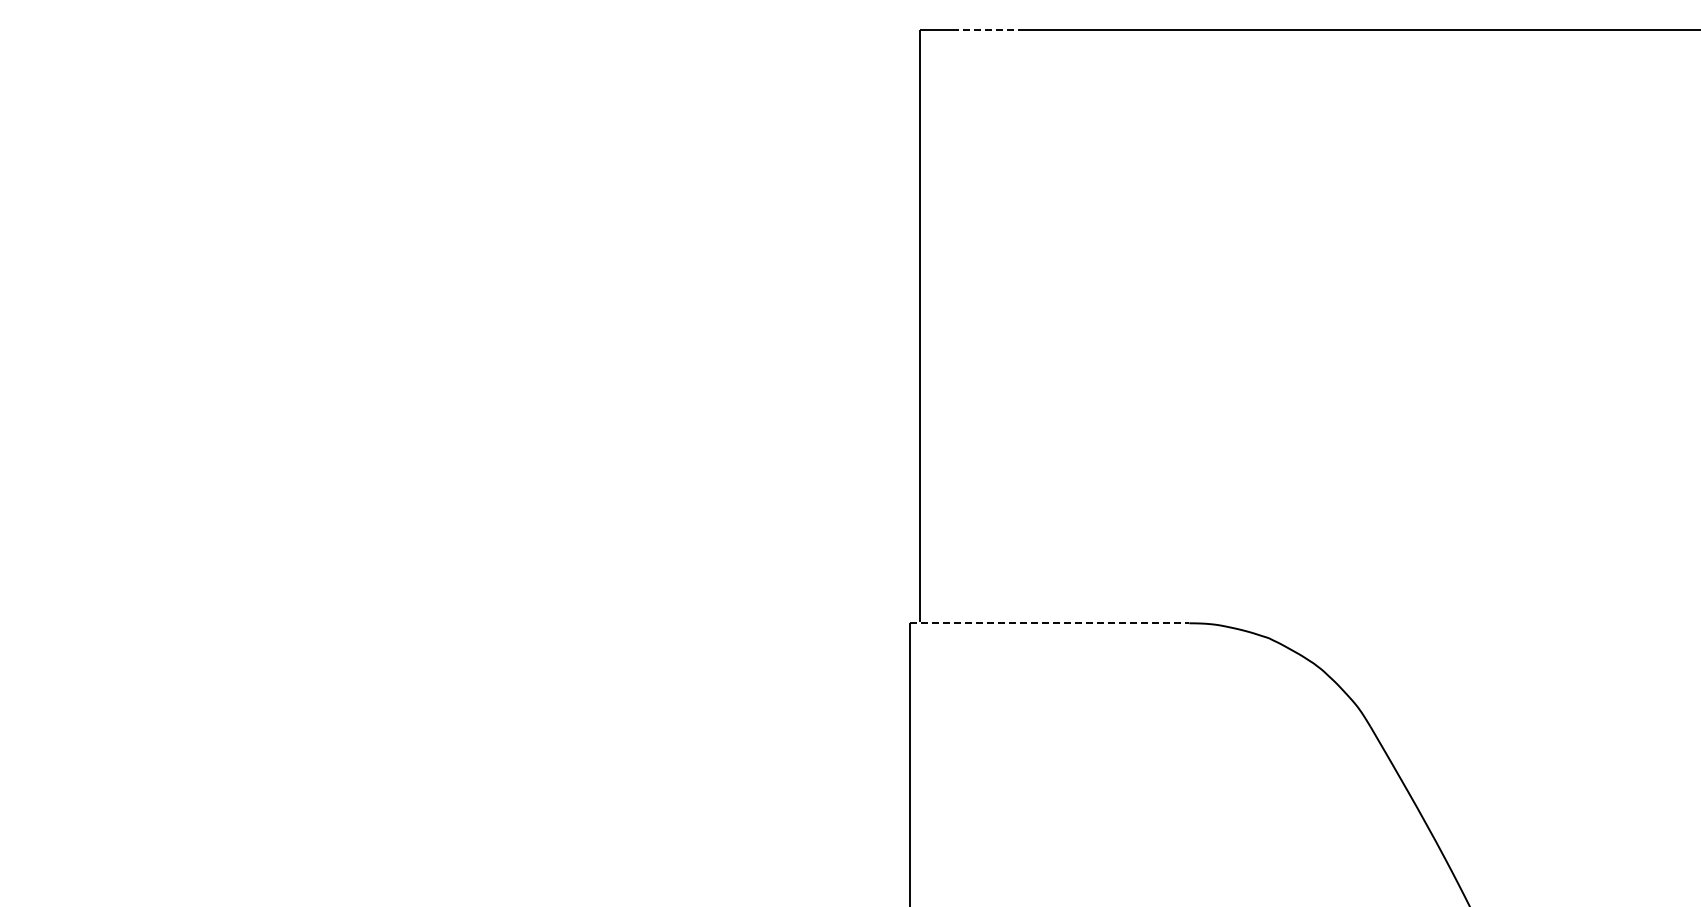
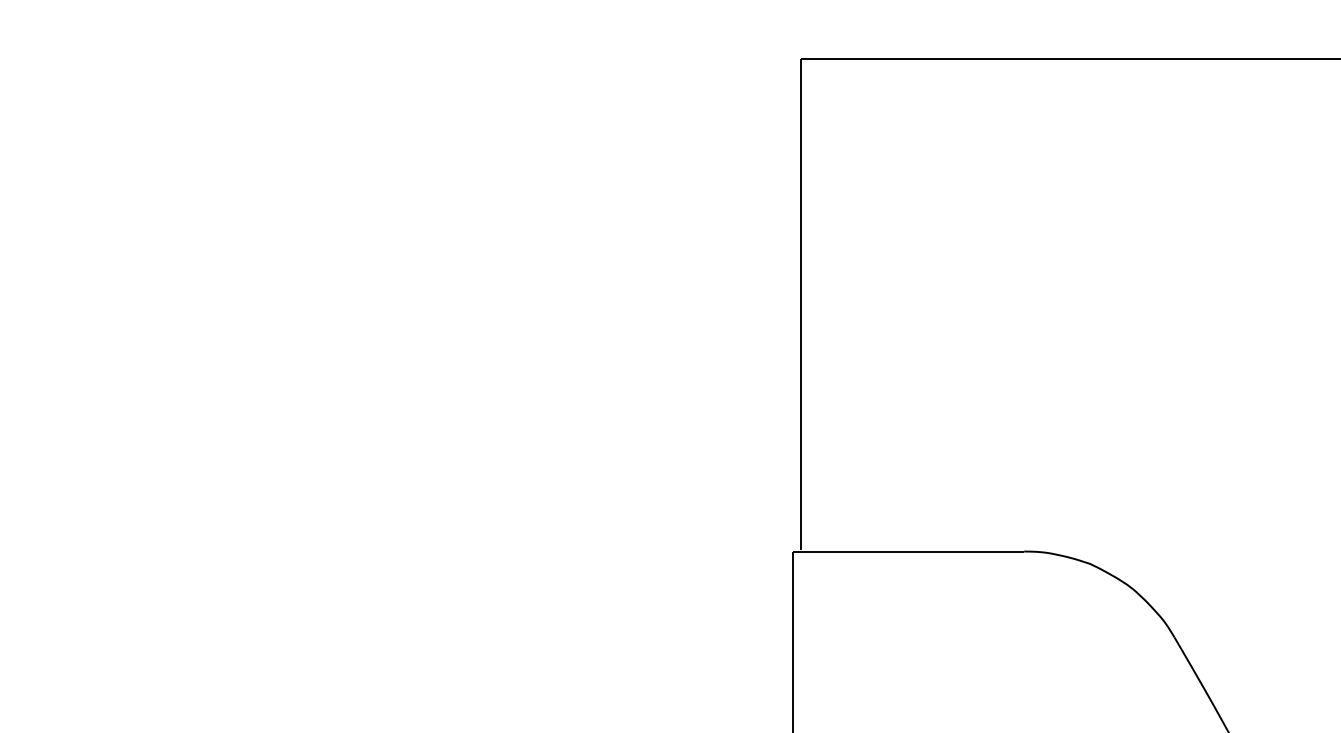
line: (989, 29) -> (858, 59), dashed -> solid
line: (1049, 623) -> (908, 551), dashed -> solid

